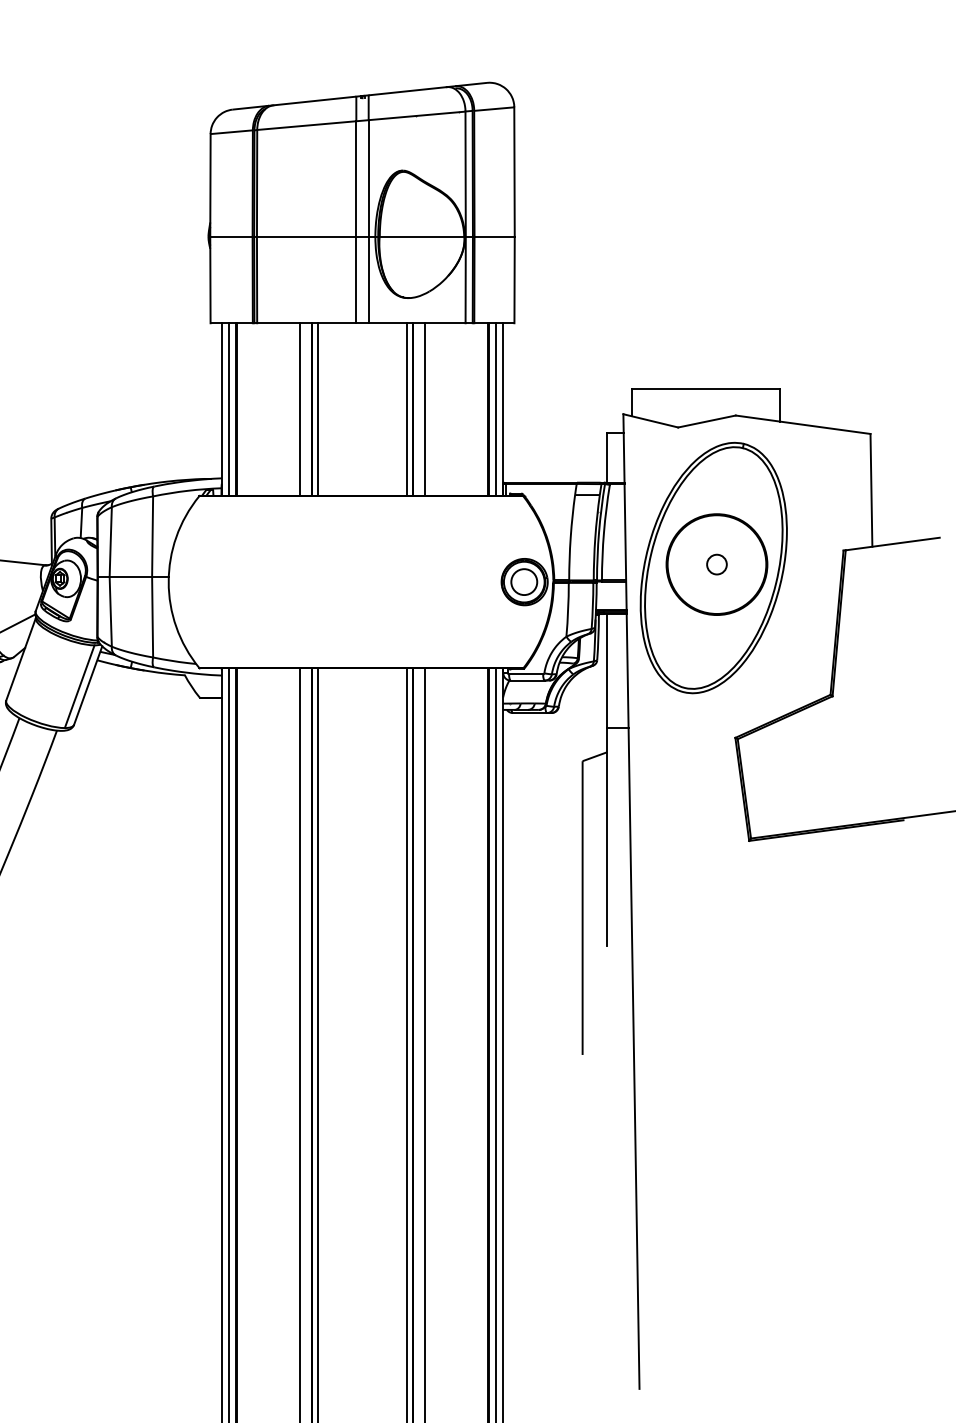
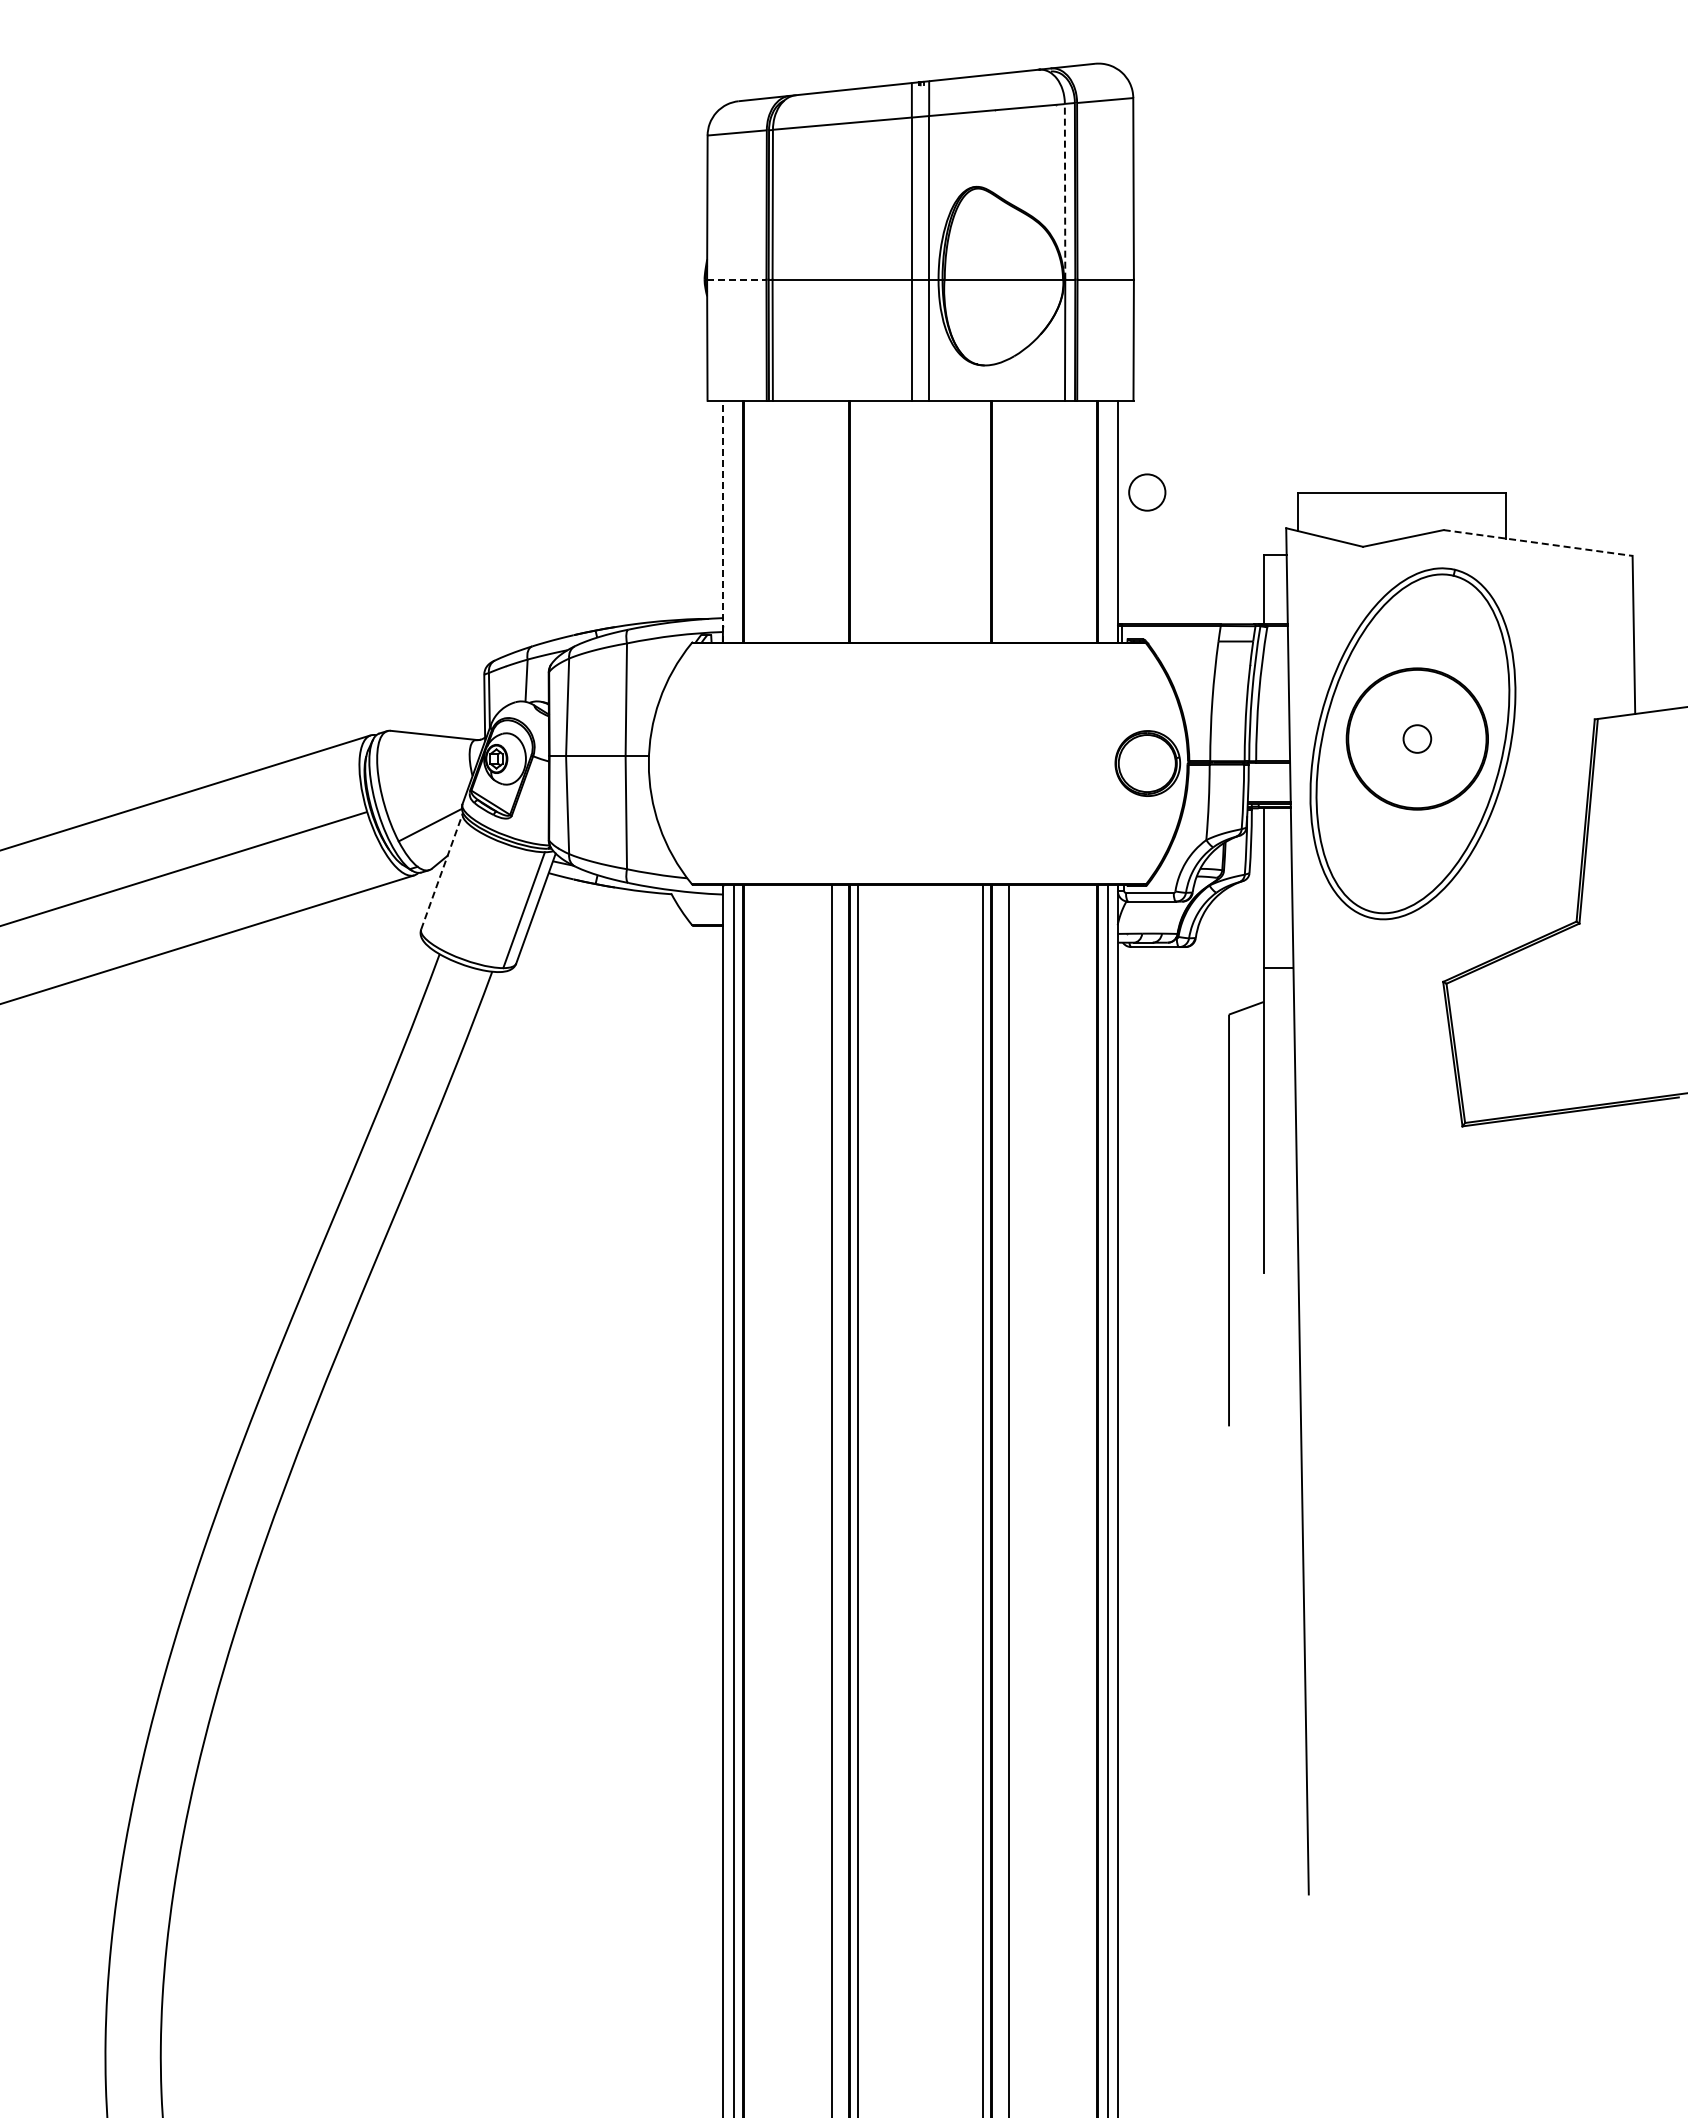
line: (465, 174) -> (1065, 191), solid -> dashed
line: (231, 236) -> (736, 279), solid -> dashed
line: (221, 409) -> (723, 521), solid -> dashed
line: (229, 409) -> (733, 521), removed
line: (299, 409) -> (832, 521), removed
line: (318, 409) -> (858, 521), removed
line: (407, 409) -> (983, 521), removed
line: (425, 409) -> (1008, 521), removed
line: (495, 409) -> (1107, 521), removed
line: (803, 425) -> (1538, 543), solid -> dashed
circle: (524, 582) -> (1147, 492), moved
line: (21, 659) -> (442, 871), solid -> dashed

